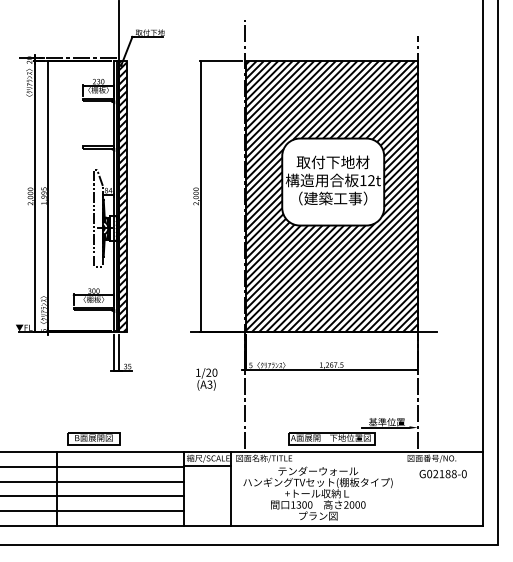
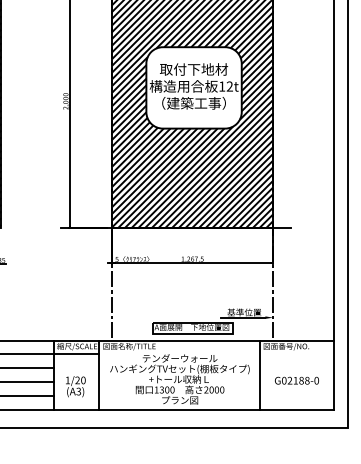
text: (206, 379) -> (75, 386), moved
text: (442, 474) -> (296, 381), moved
line: (403, 489) -> (259, 375), added

